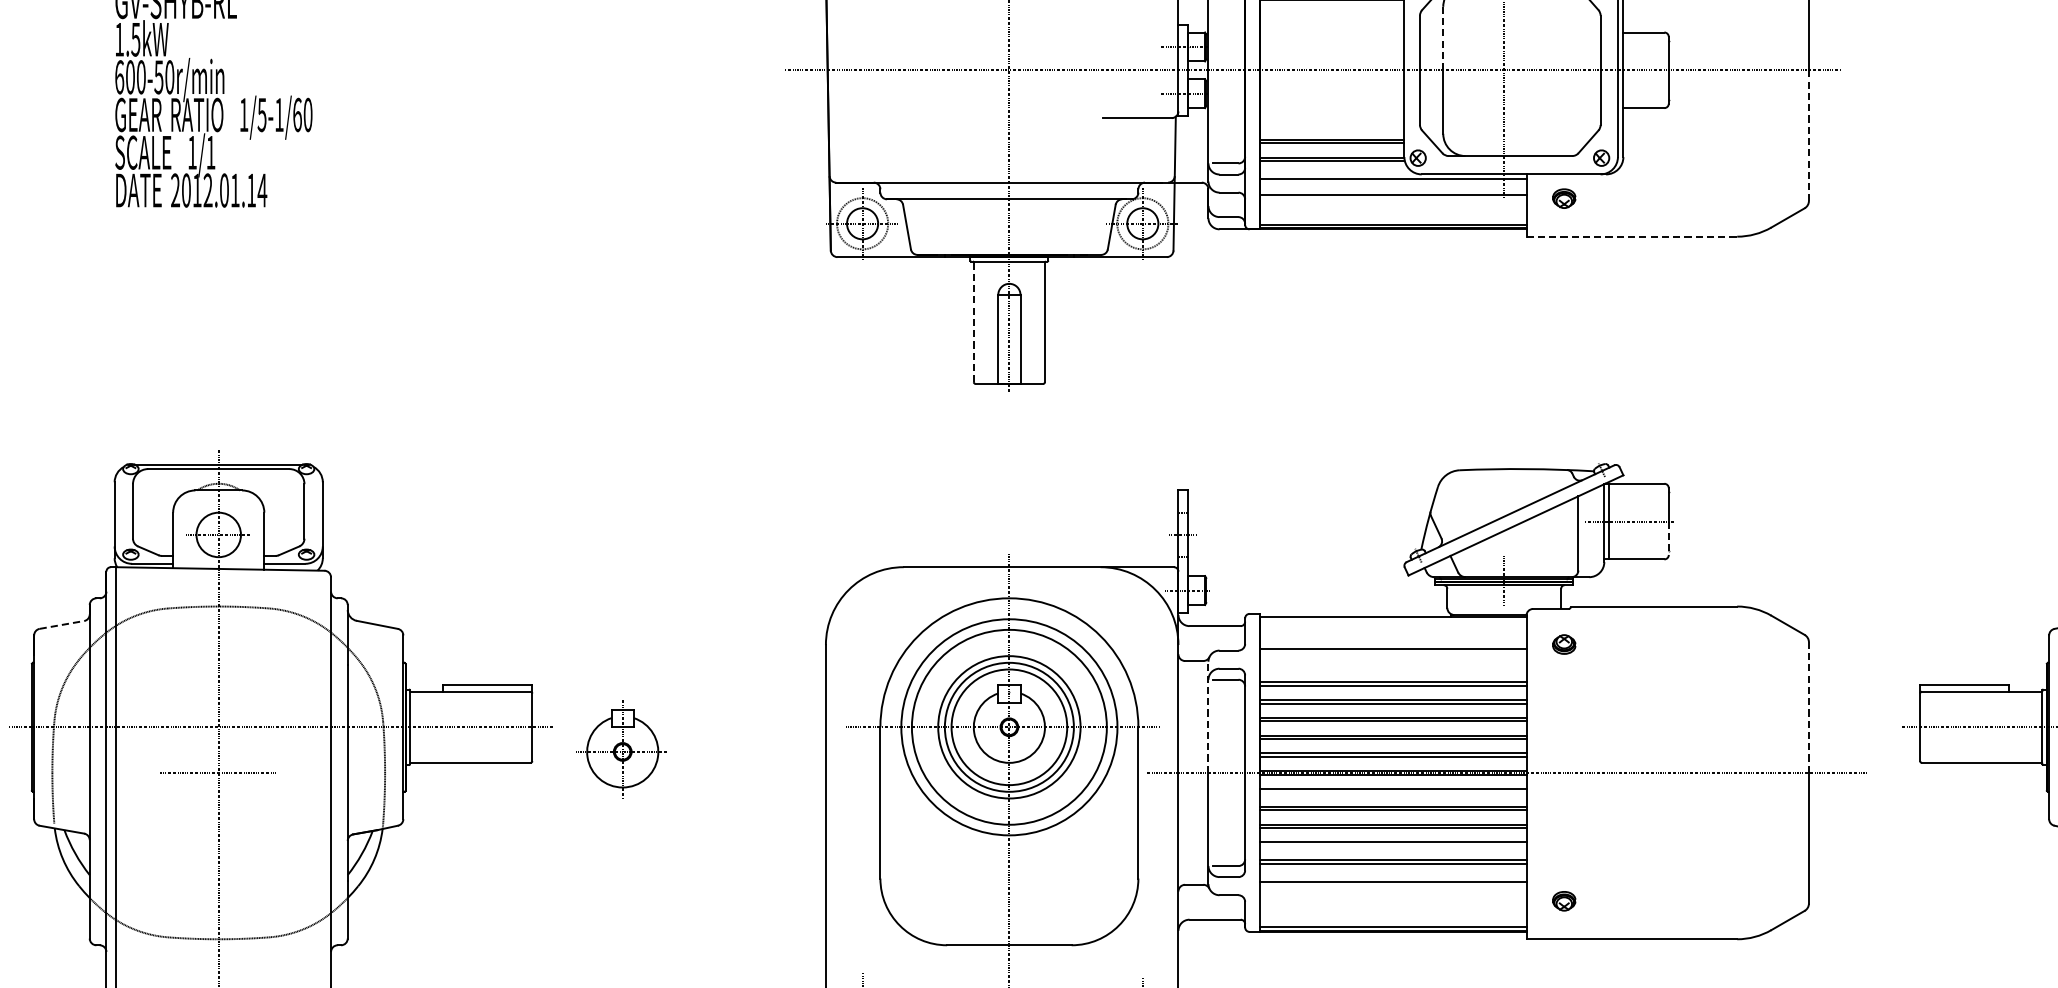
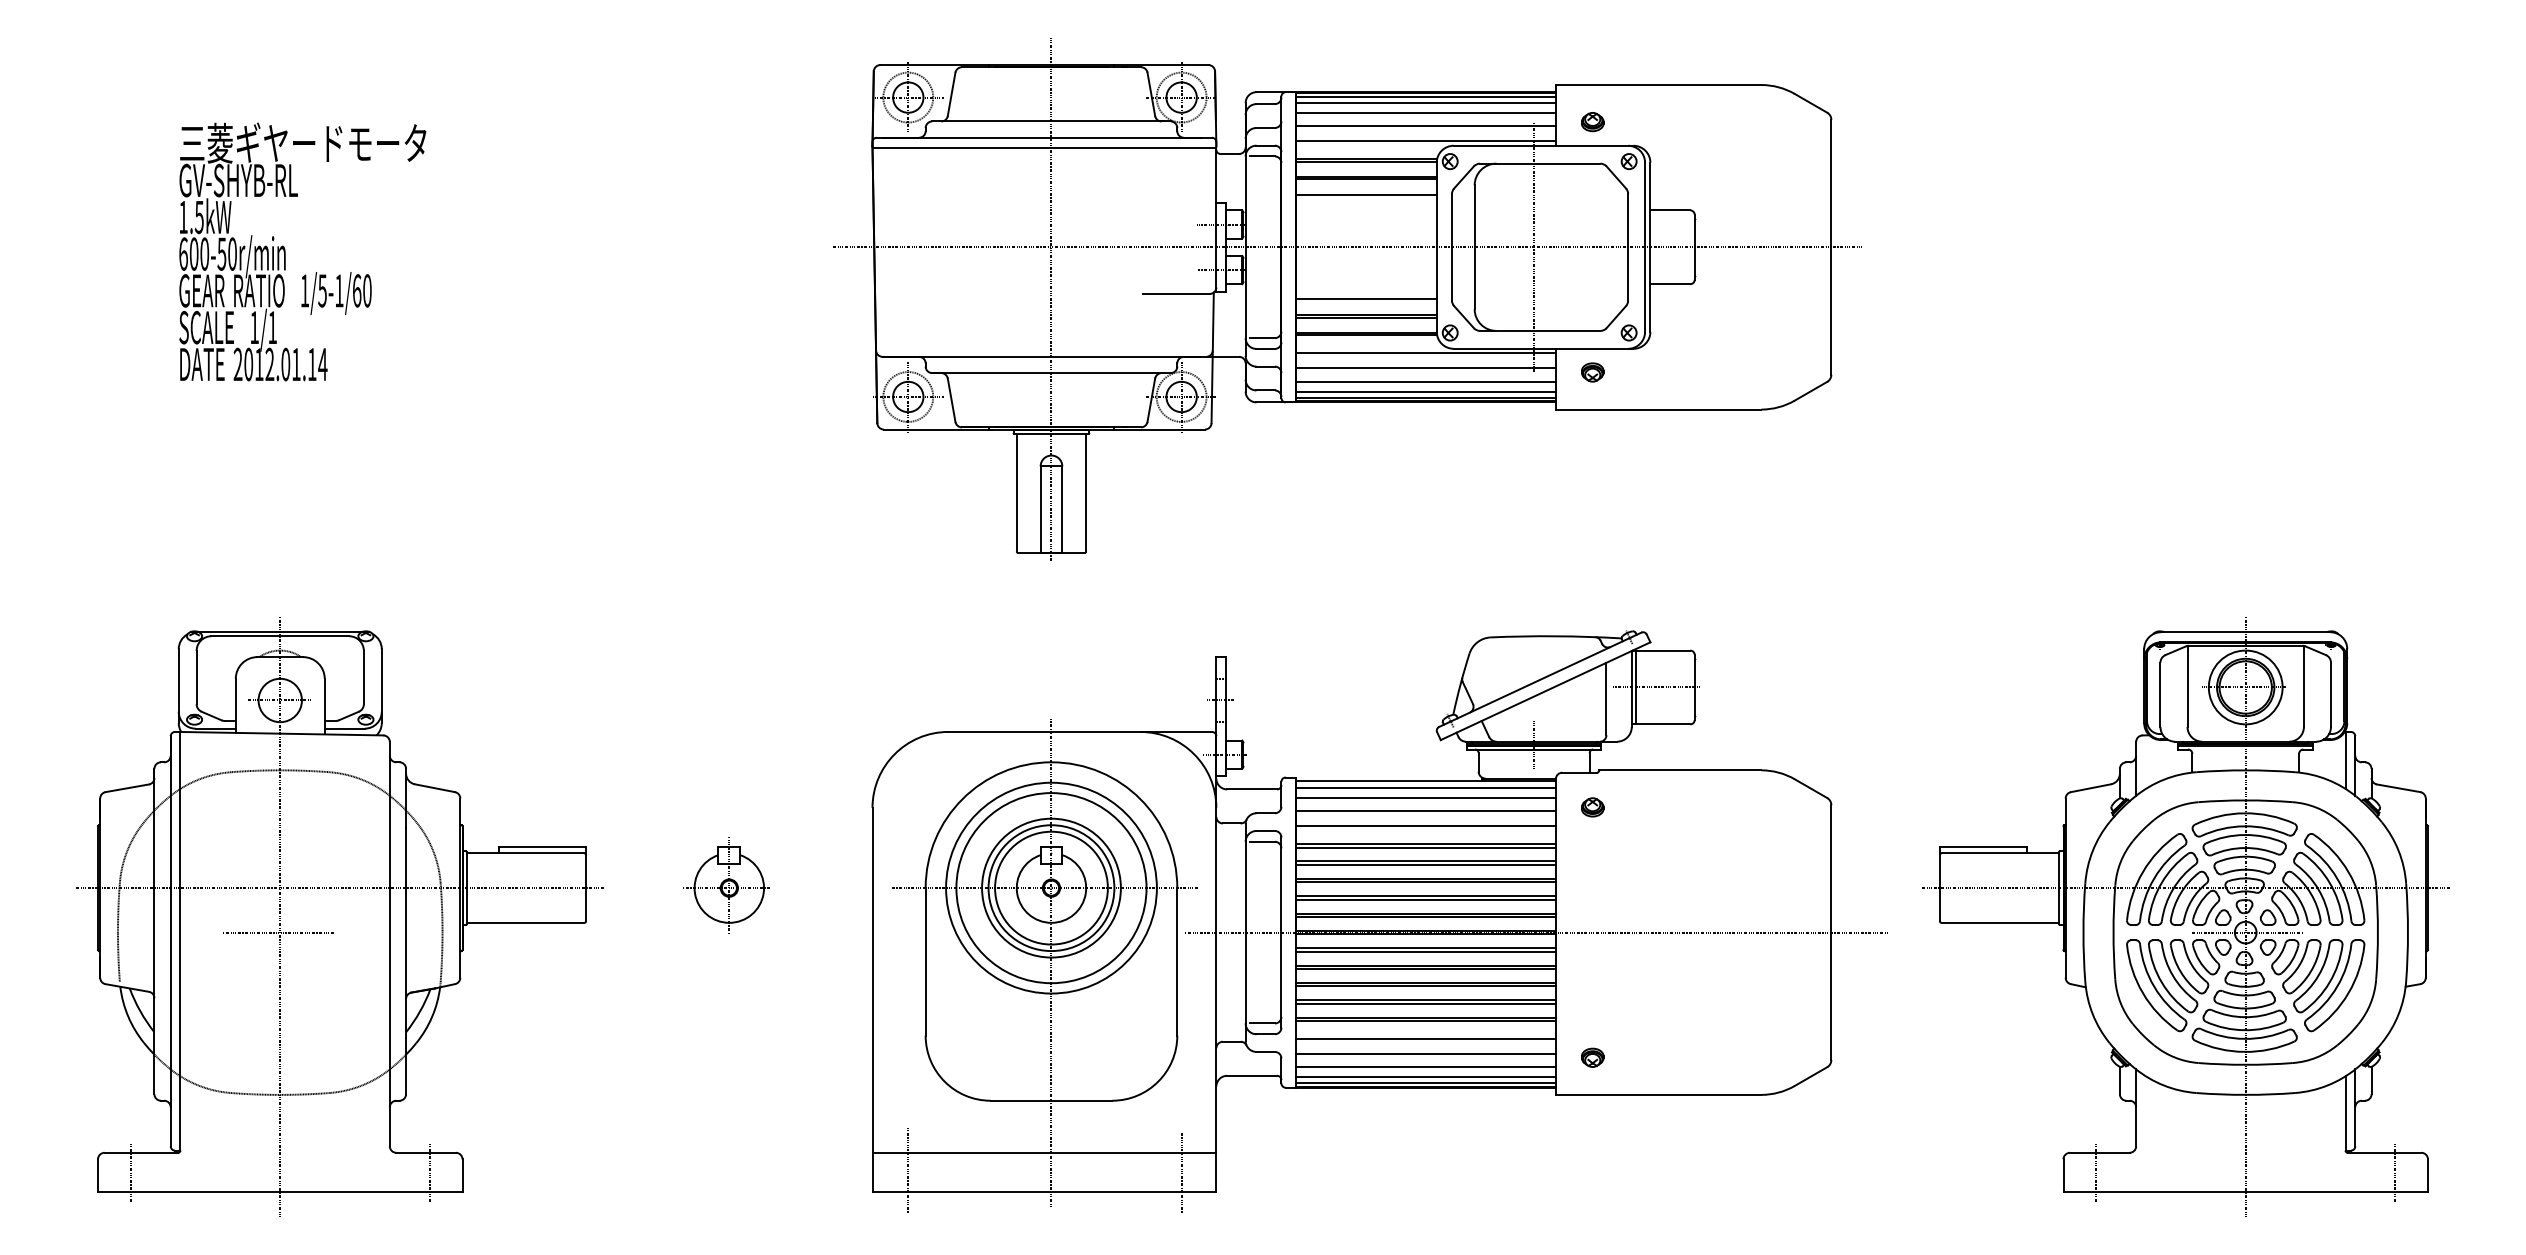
line: (1331, 17) -> (1365, 195), added
line: (1443, 38) -> (1474, 216), dashed -> solid
line: (1331, 123) -> (1365, 299), added
line: (1809, 136) -> (1831, 311), dashed -> solid
line: (1392, 207) -> (1425, 381), added
line: (1392, 218) -> (1425, 391), added
line: (1631, 236) -> (1658, 409), dashed -> solid
line: (973, 322) -> (1016, 493), dashed -> solid
line: (1668, 539) -> (1694, 704), dashed -> solid
line: (62, 625) -> (127, 788), dashed -> solid
line: (1392, 625) -> (1425, 788), added
line: (1392, 635) -> (1425, 798), added
line: (1392, 664) -> (1425, 826), added
line: (1809, 707) -> (1831, 868), dashed -> solid
line: (1208, 716) -> (1245, 877), dashed -> solid
part: (619, 749) -> (726, 885), moved
line: (1392, 792) -> (1425, 951), added
line: (1392, 845) -> (1425, 1003), added
line: (1392, 896) -> (1425, 1053), added
line: (1392, 911) -> (1425, 1067), added
line: (1392, 920) -> (1425, 1076), added

